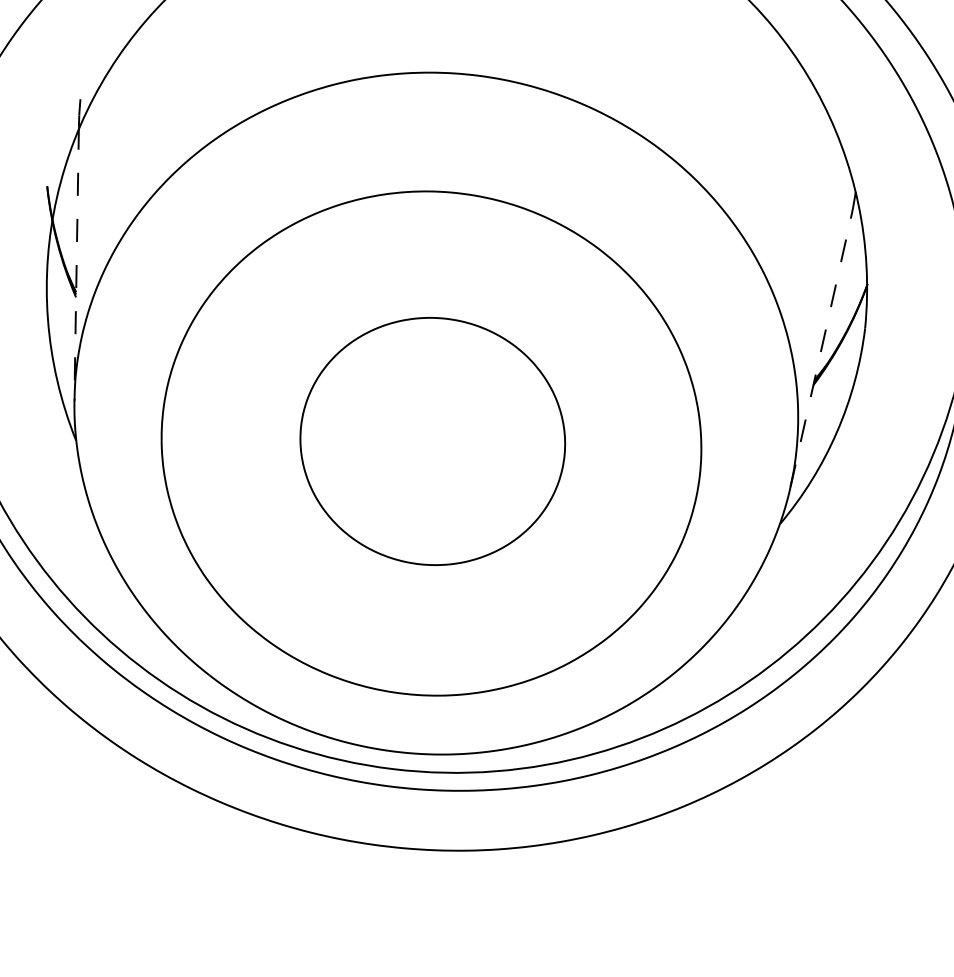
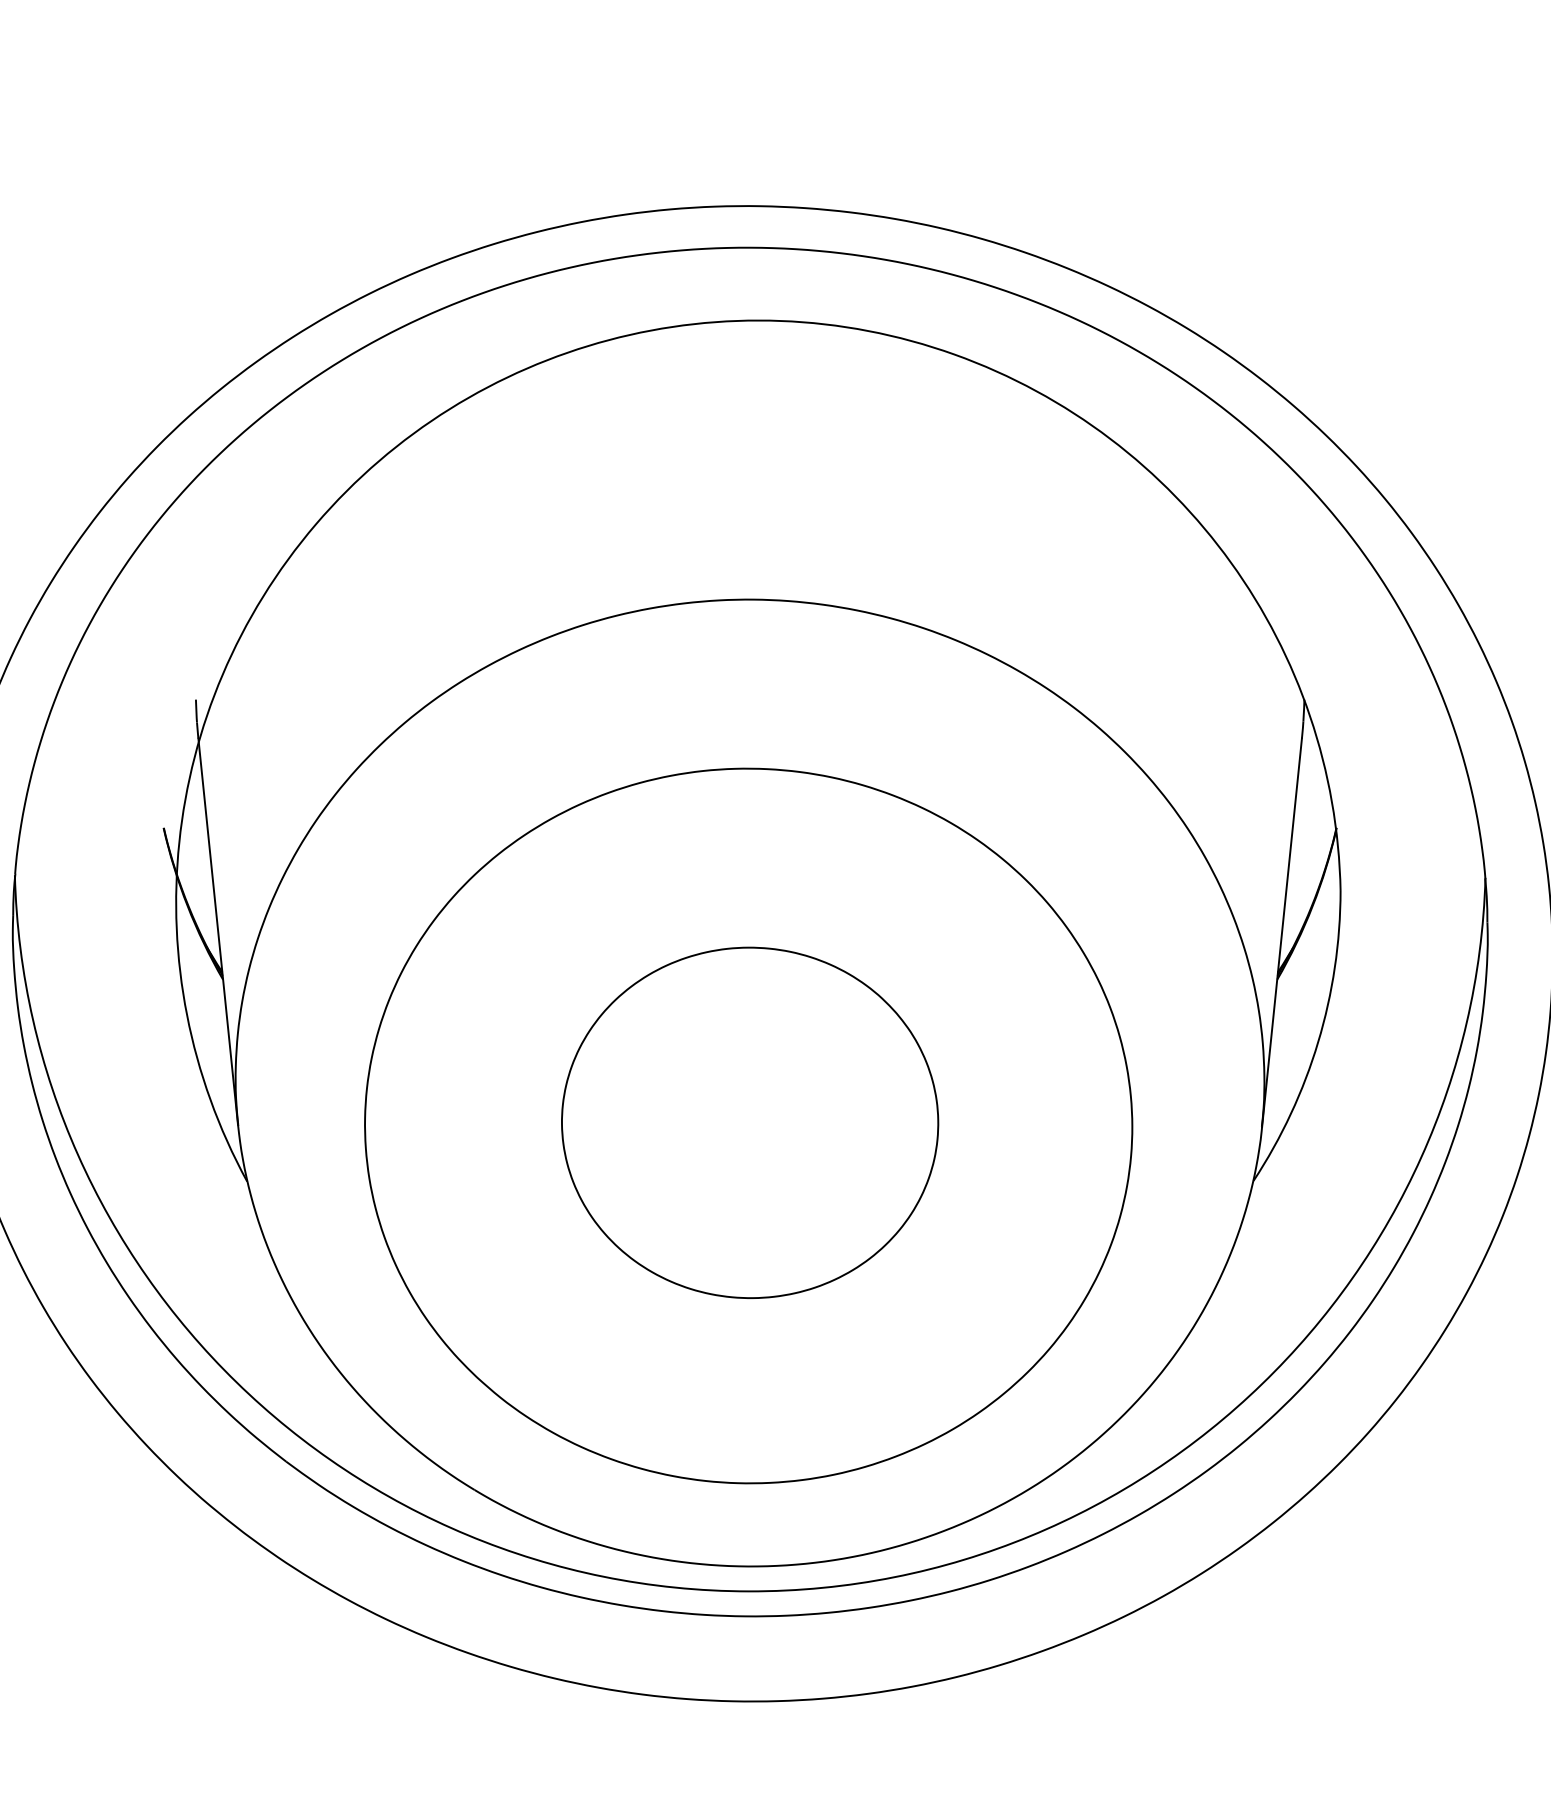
line: (76, 263) -> (218, 931), dashed -> solid
line: (821, 352) -> (1282, 932), dashed -> solid

